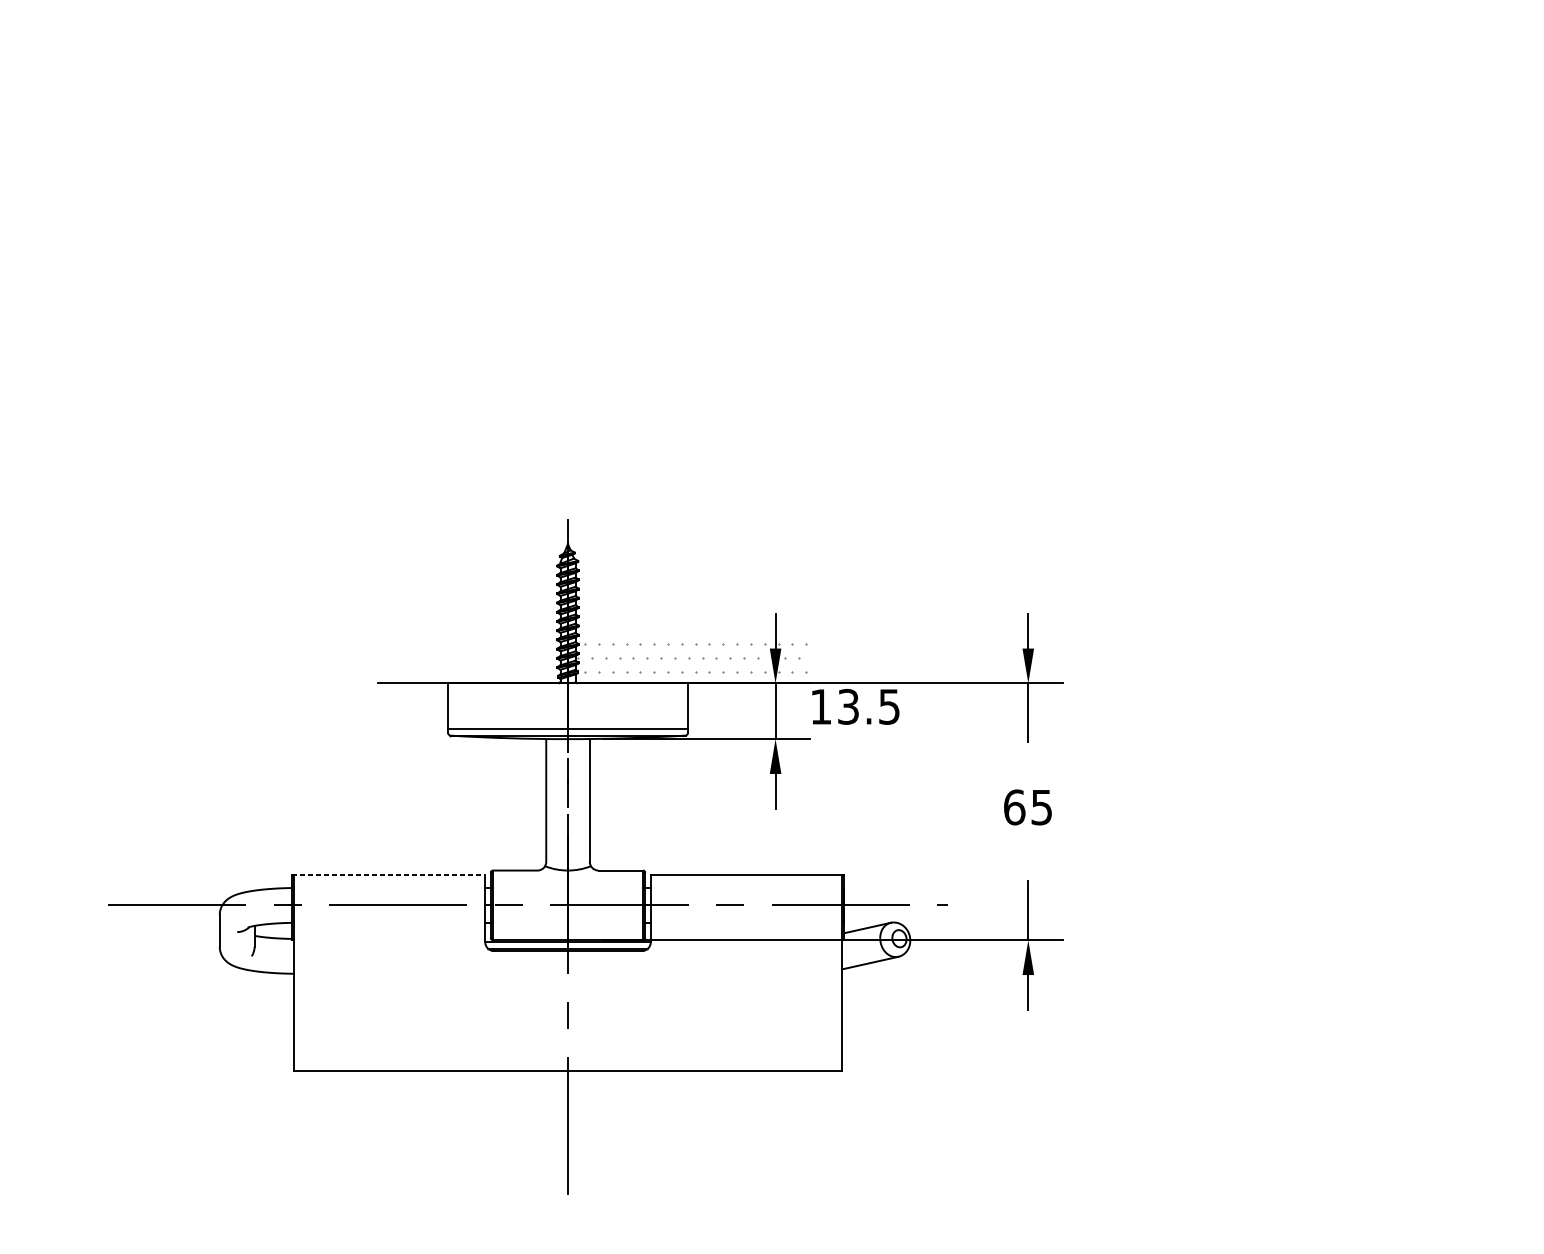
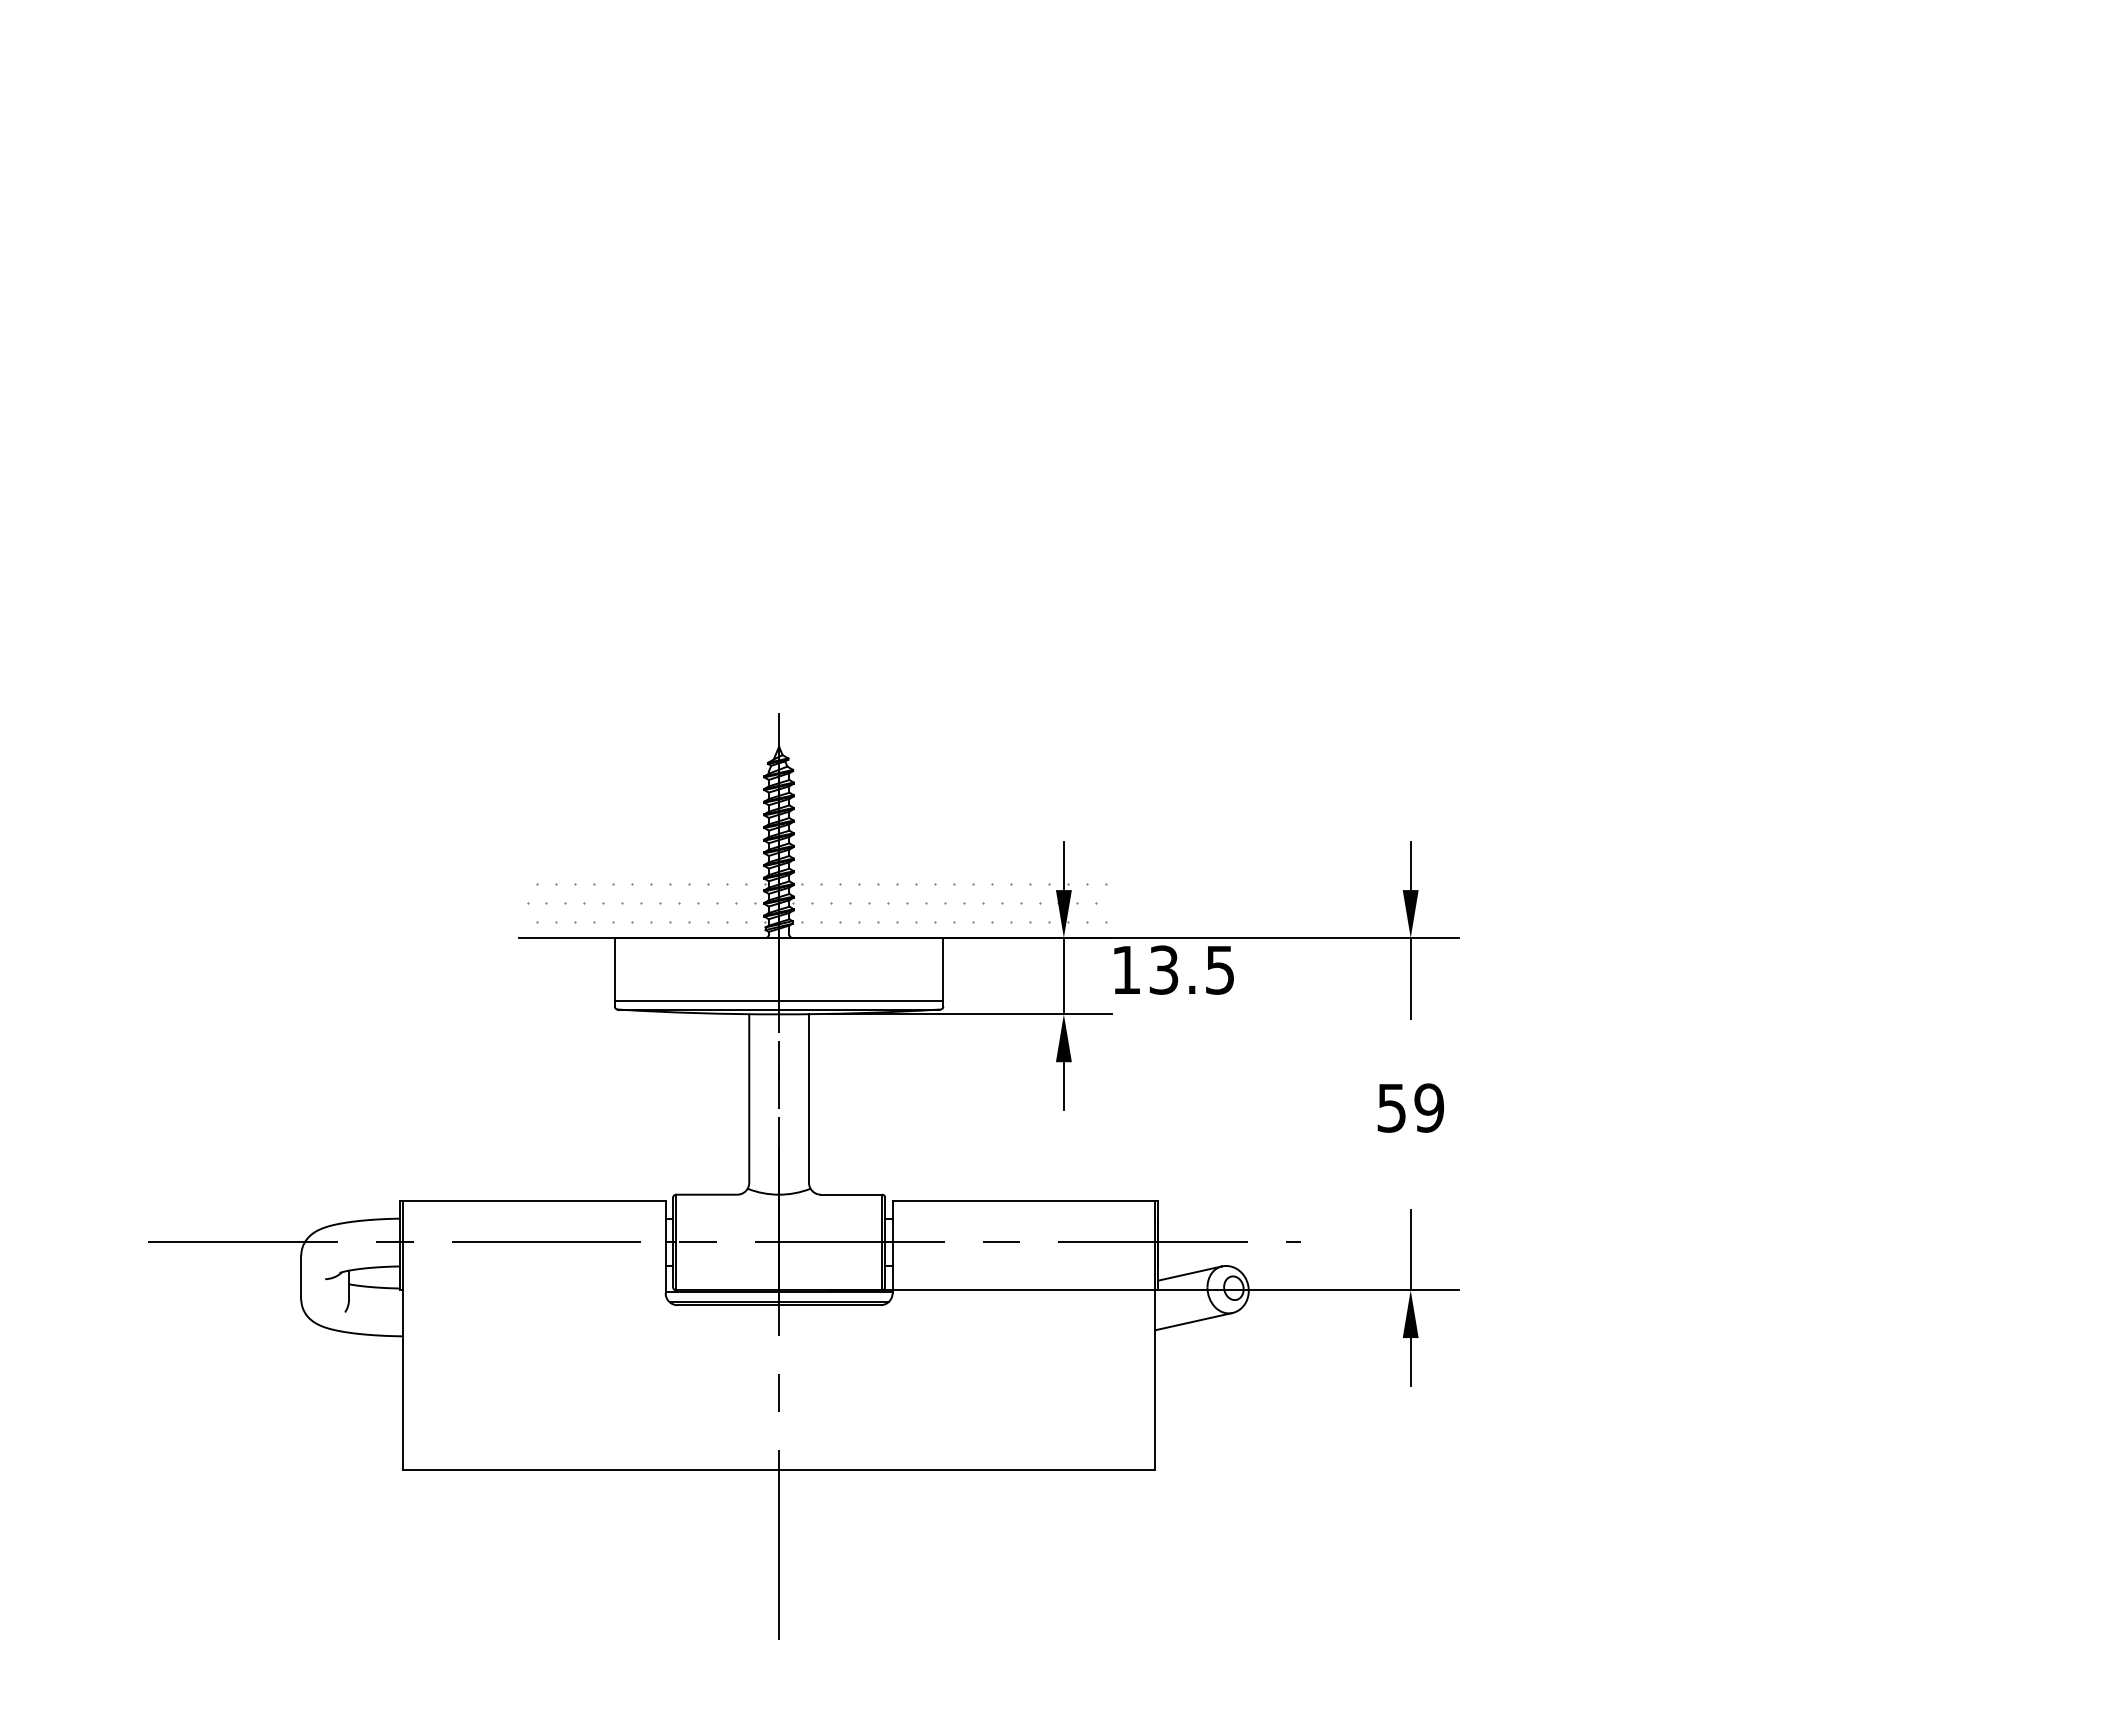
hatch: (470, 658) -> (645, 903), added
text: (1028, 807) -> (1410, 1107), 65 -> 59
line: (388, 874) -> (532, 1200), dashed -> solid

